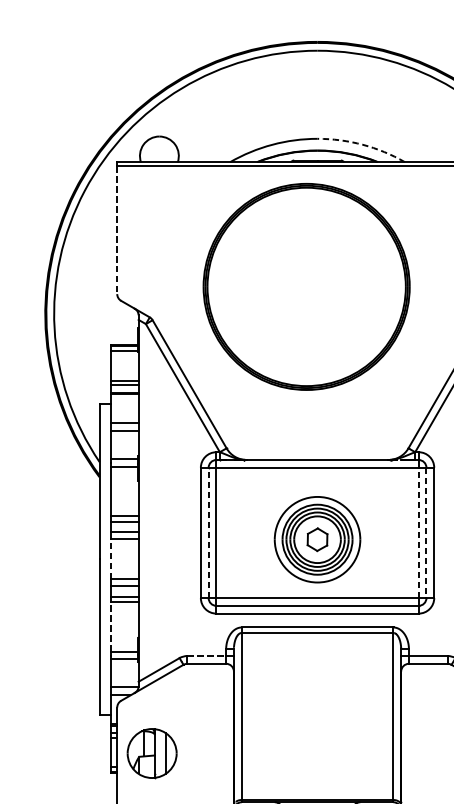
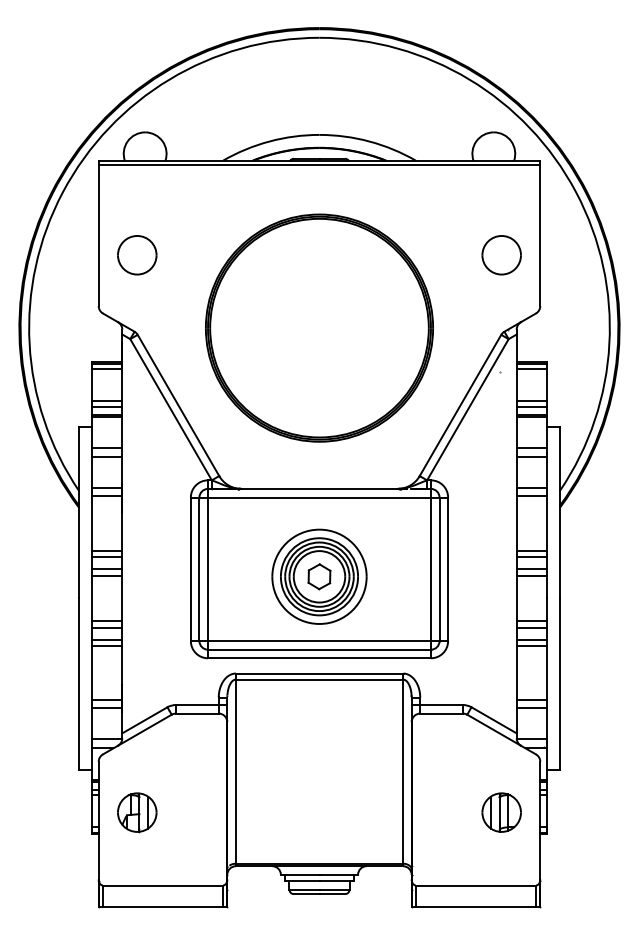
arc: (362, 144) -> (369, 141), dashed -> solid
line: (117, 230) -> (98, 236), dashed -> solid
part: (152, 248) -> (137, 255), added
part: (306, 286) -> (319, 327), moved
line: (208, 533) -> (199, 569), dashed -> solid
line: (418, 533) -> (430, 569), dashed -> solid
line: (426, 533) -> (439, 569), dashed -> solid
line: (111, 558) -> (92, 597), dashed -> solid
line: (111, 626) -> (92, 672), dashed -> solid
line: (206, 656) -> (197, 705), dashed -> solid
part: (152, 753) -> (137, 812), size x0.71

